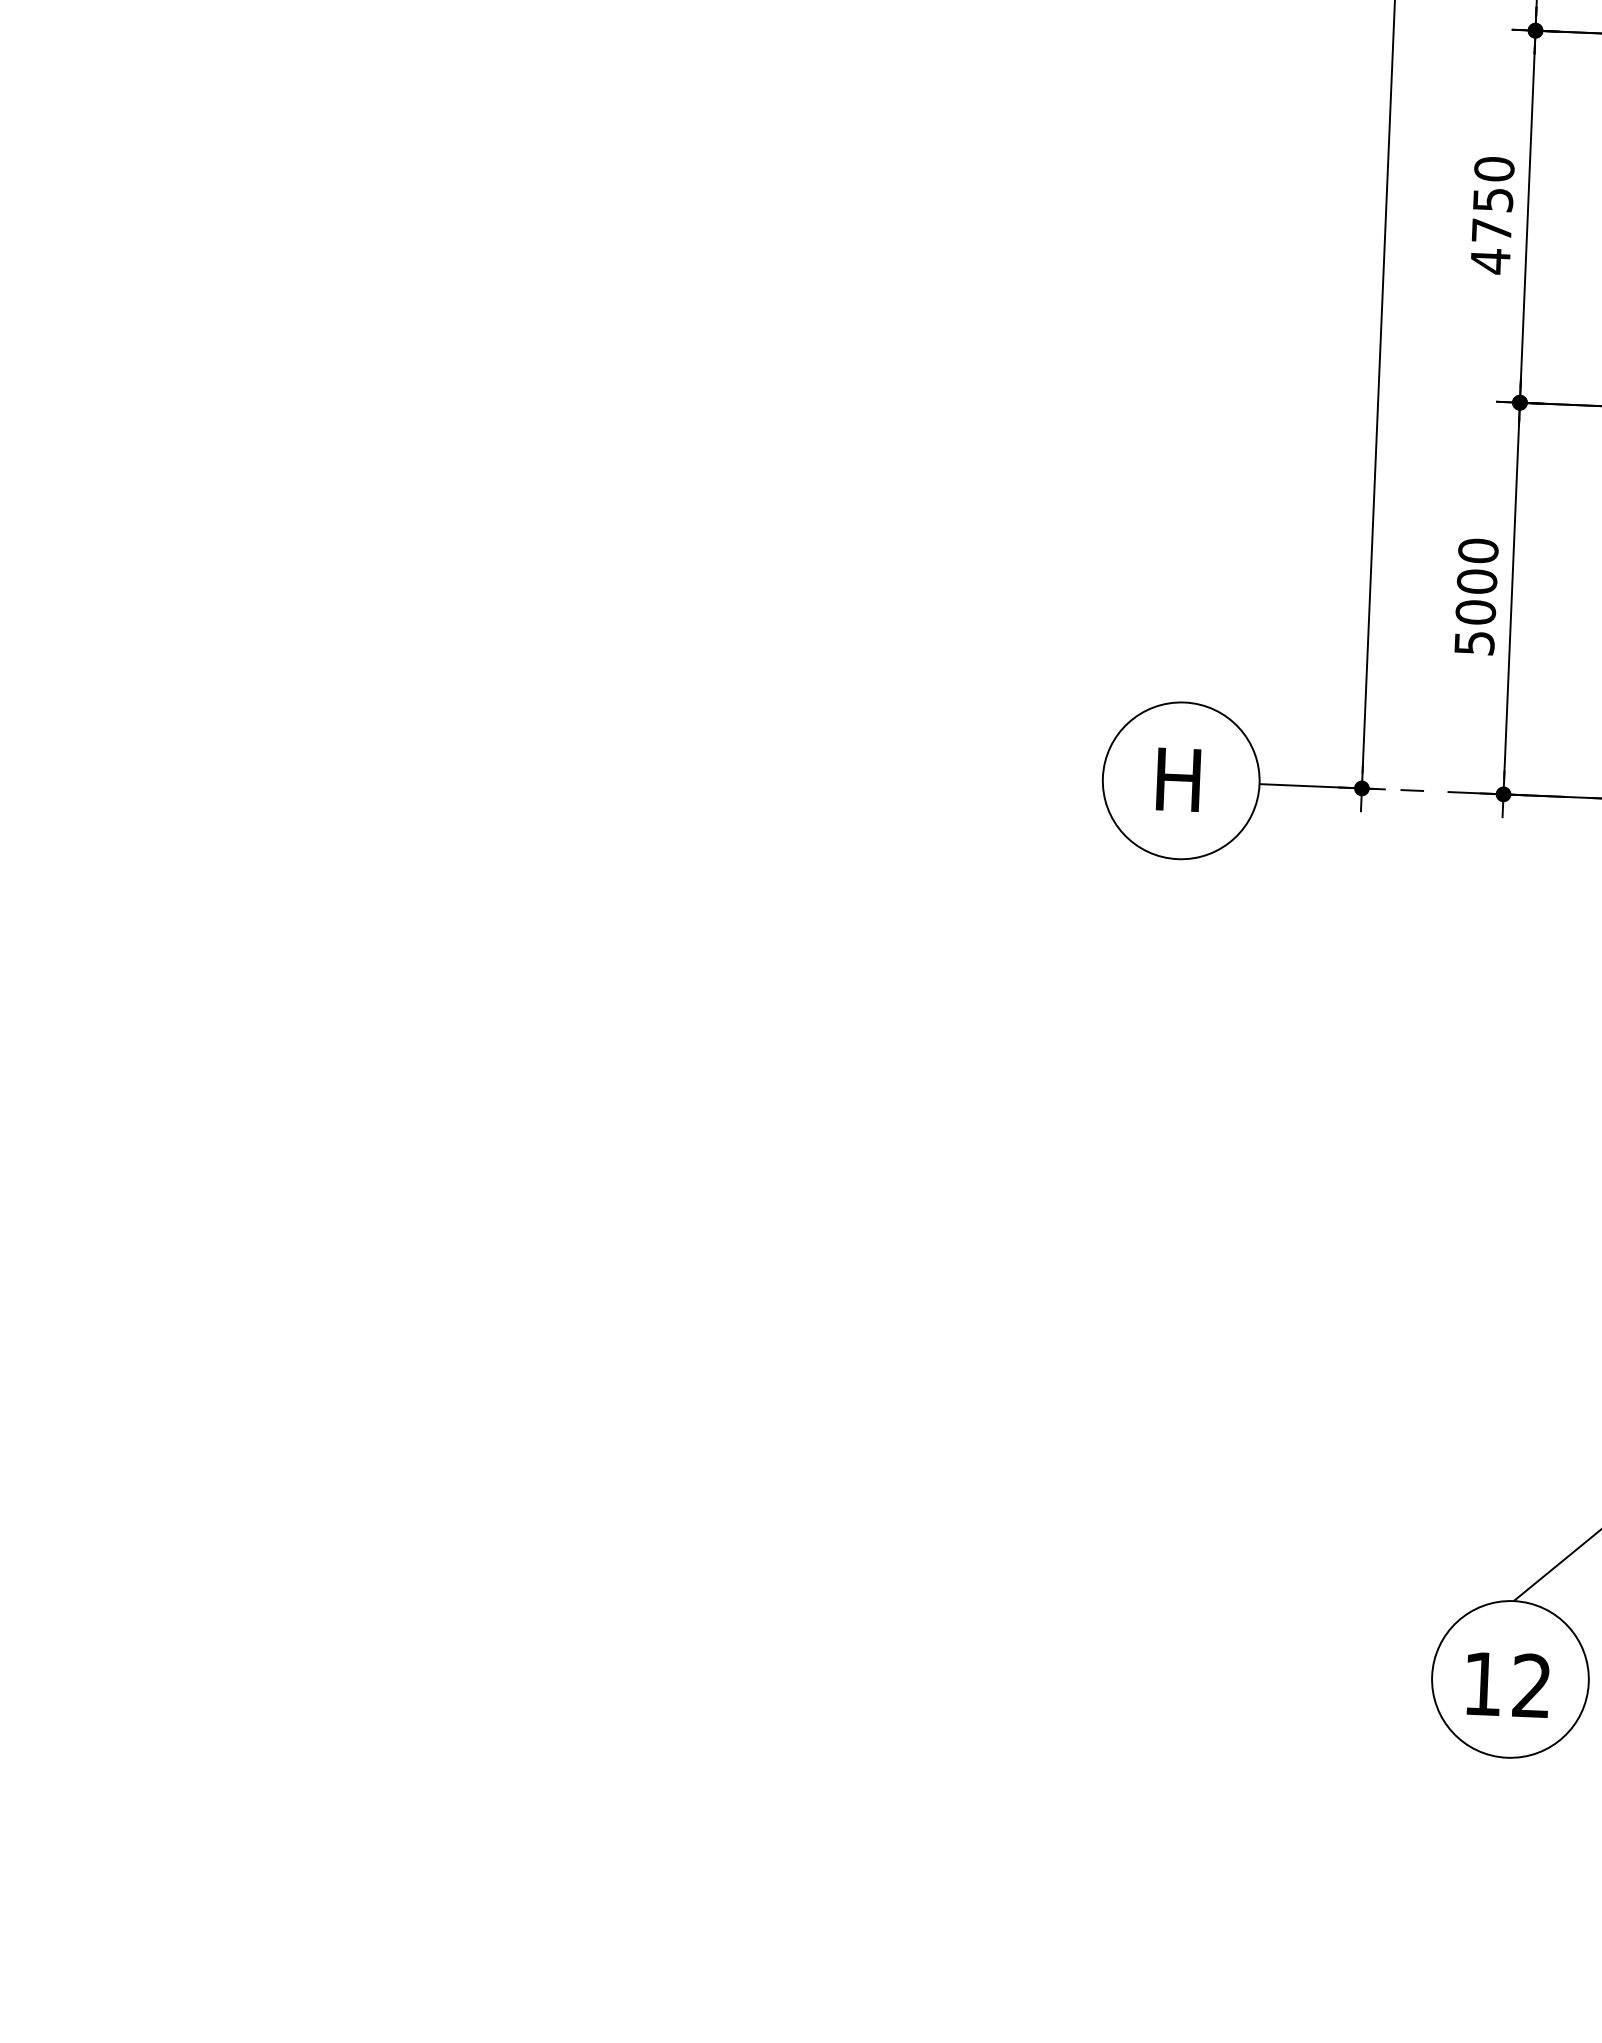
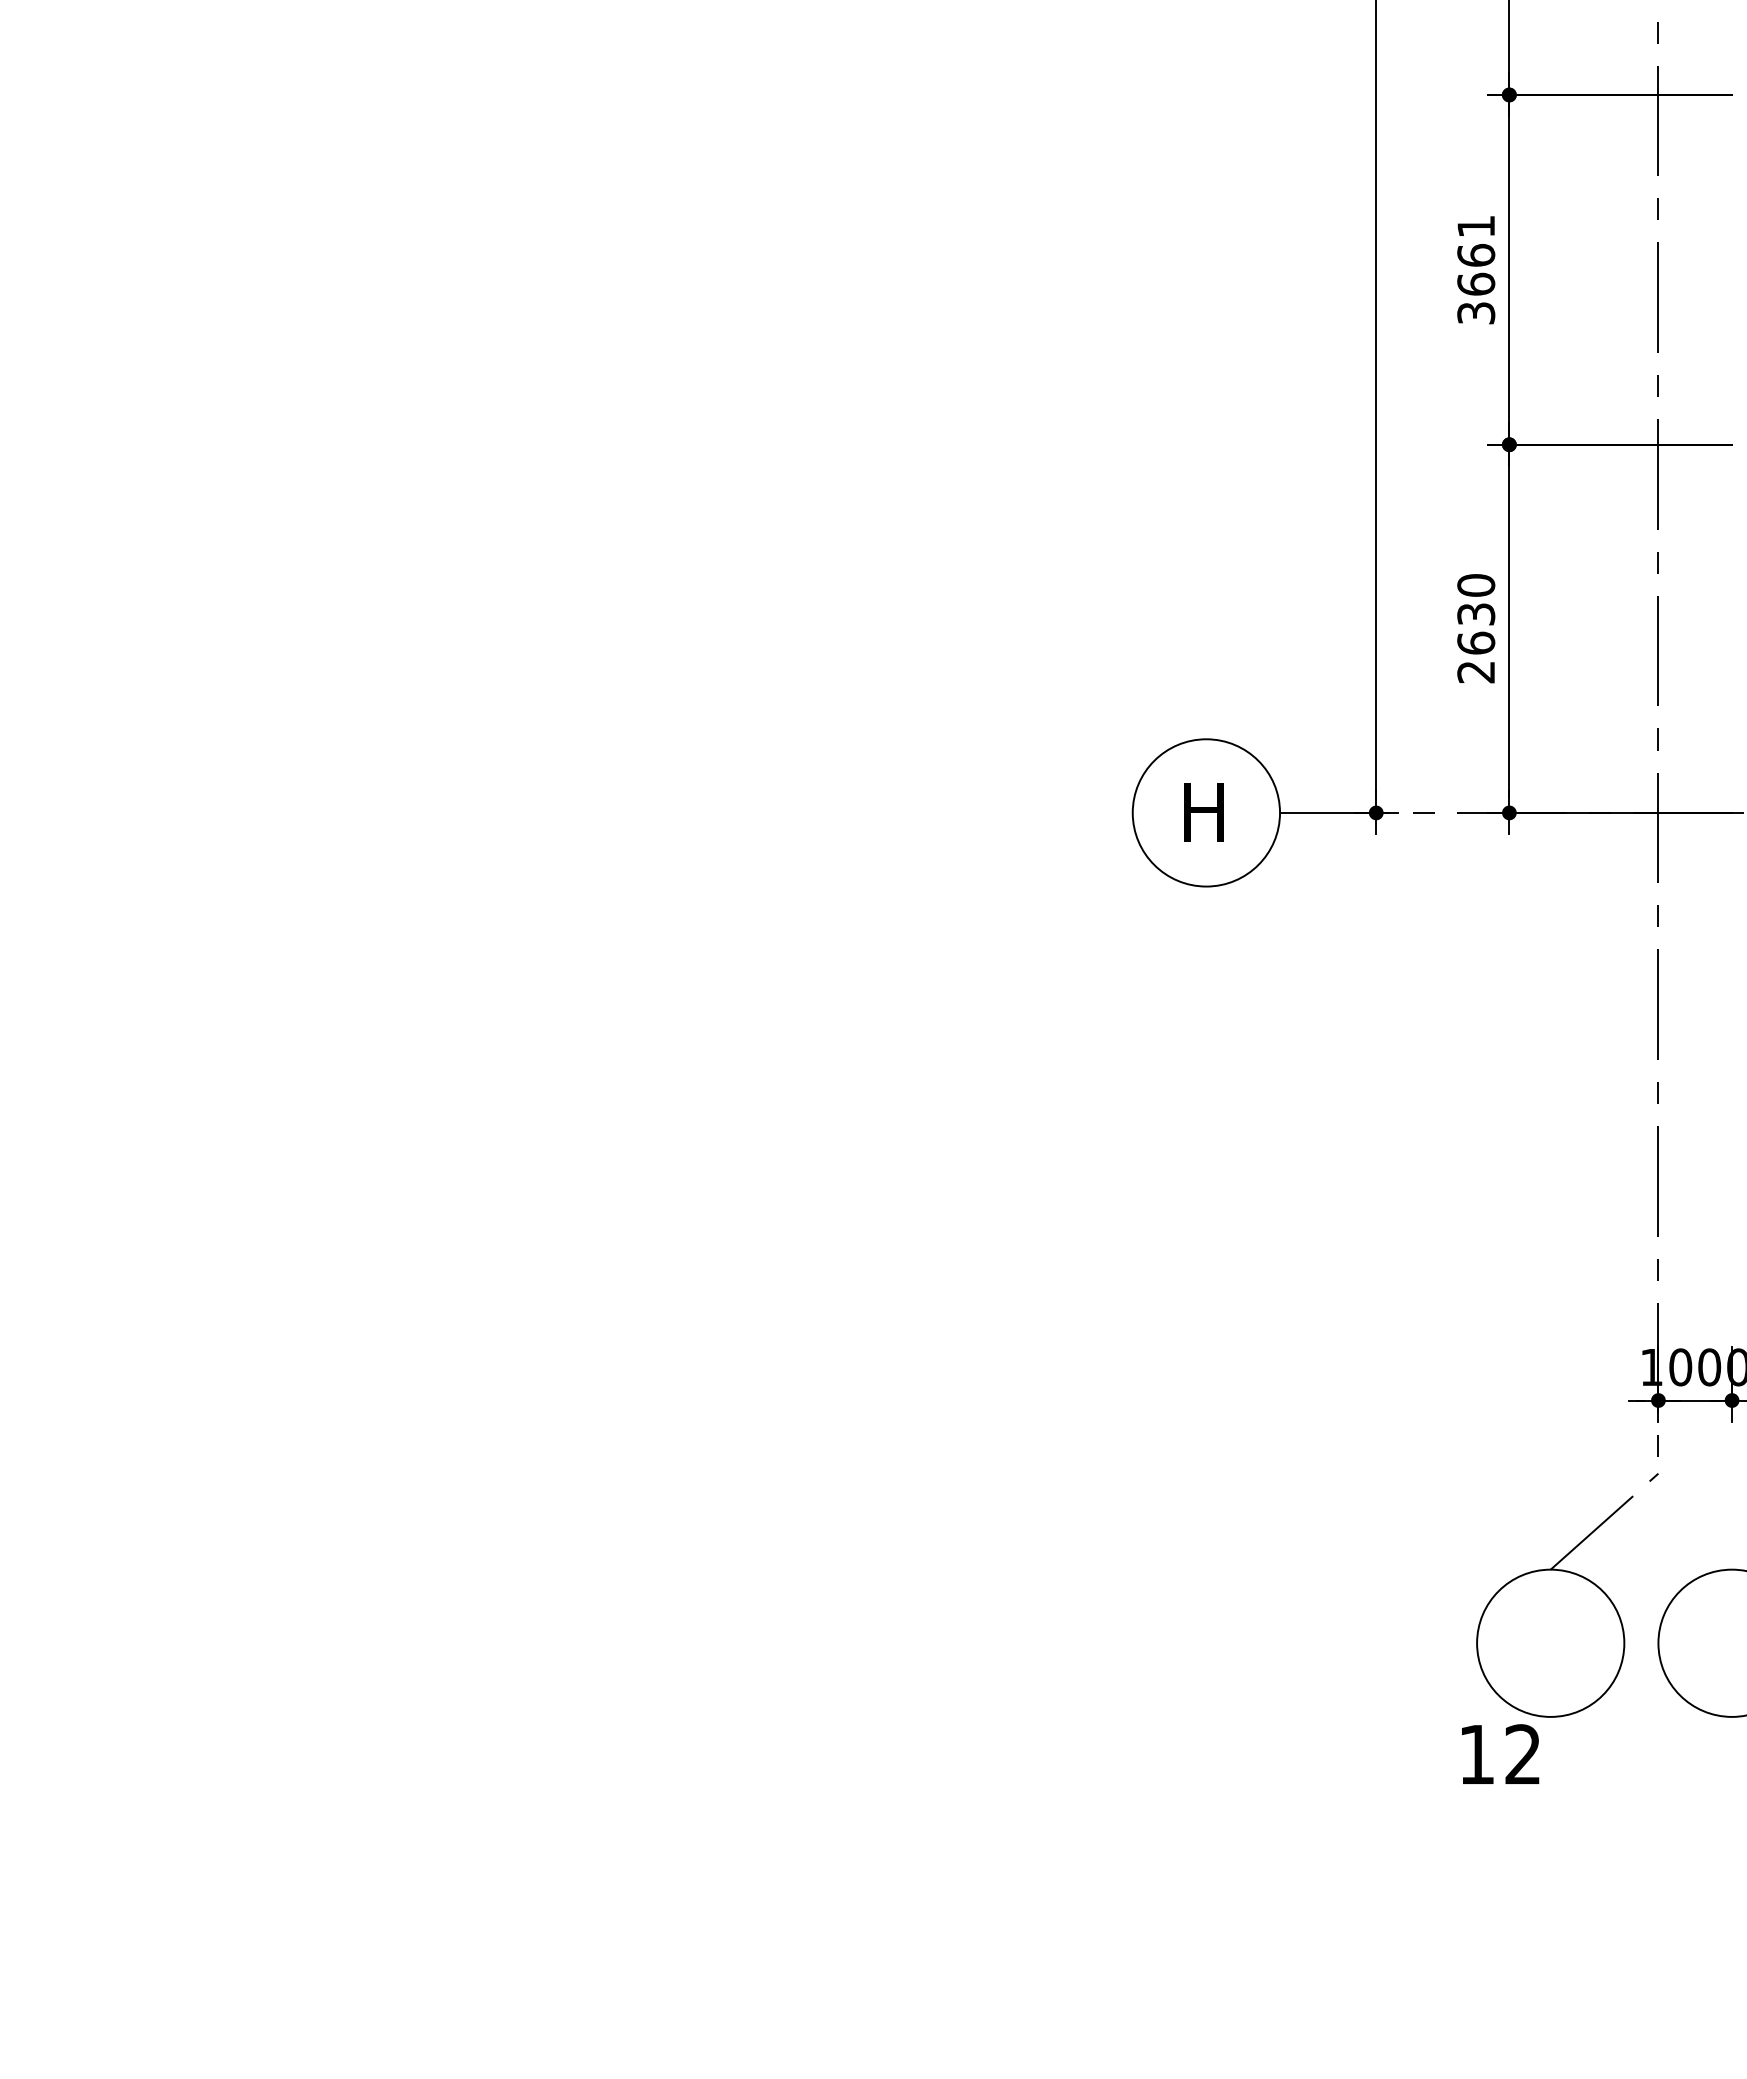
text: (1492, 215) -> (1476, 270), 4750 -> 3661
text: (1476, 612) -> (1476, 643), 5000 -> 2630
text: (1507, 1683) -> (1500, 1753), moved

